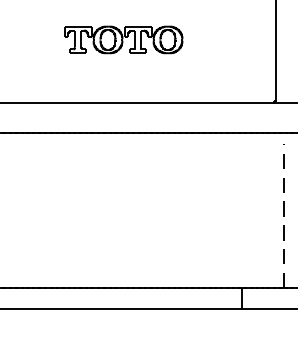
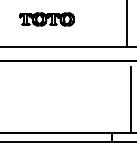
part: (122, 40) -> (46, 19), moved
line: (283, 213) -> (130, 98), dashed -> solid

